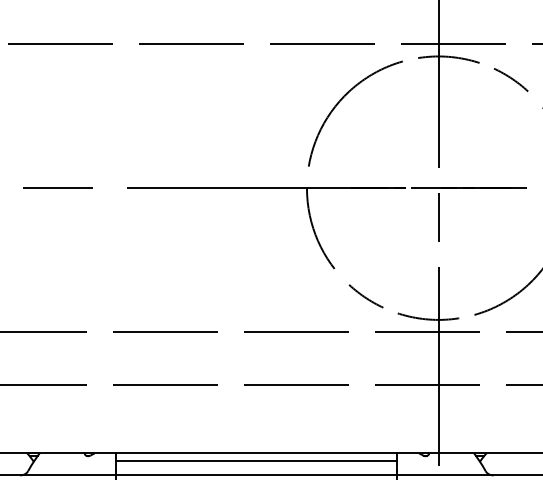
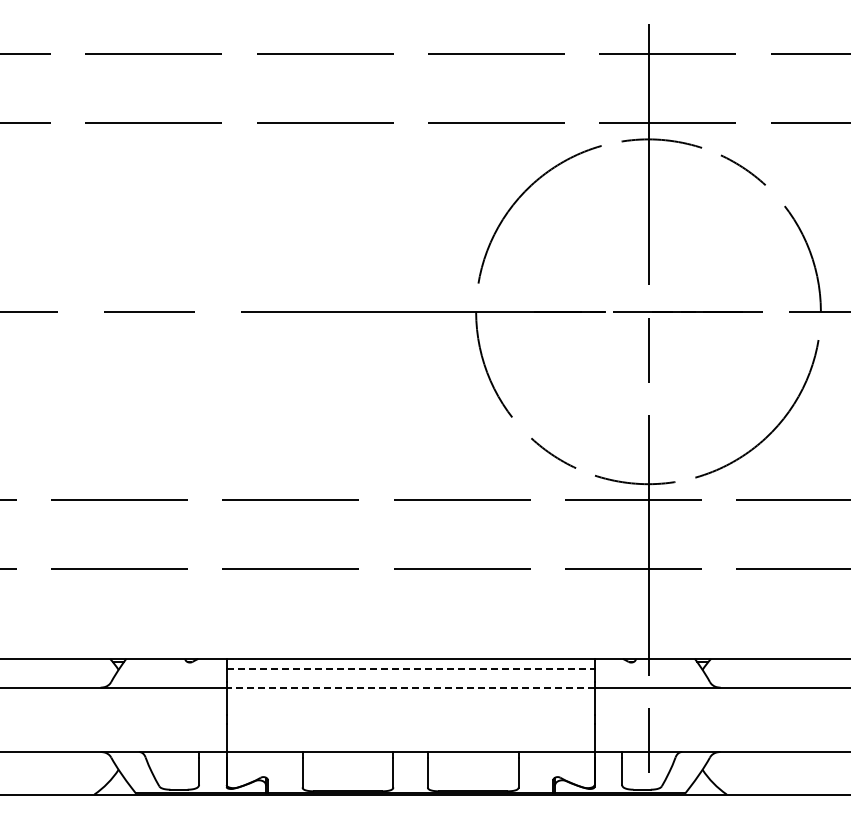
line: (256, 460) -> (410, 668), solid -> dashed
line: (256, 475) -> (410, 687), solid -> dashed

